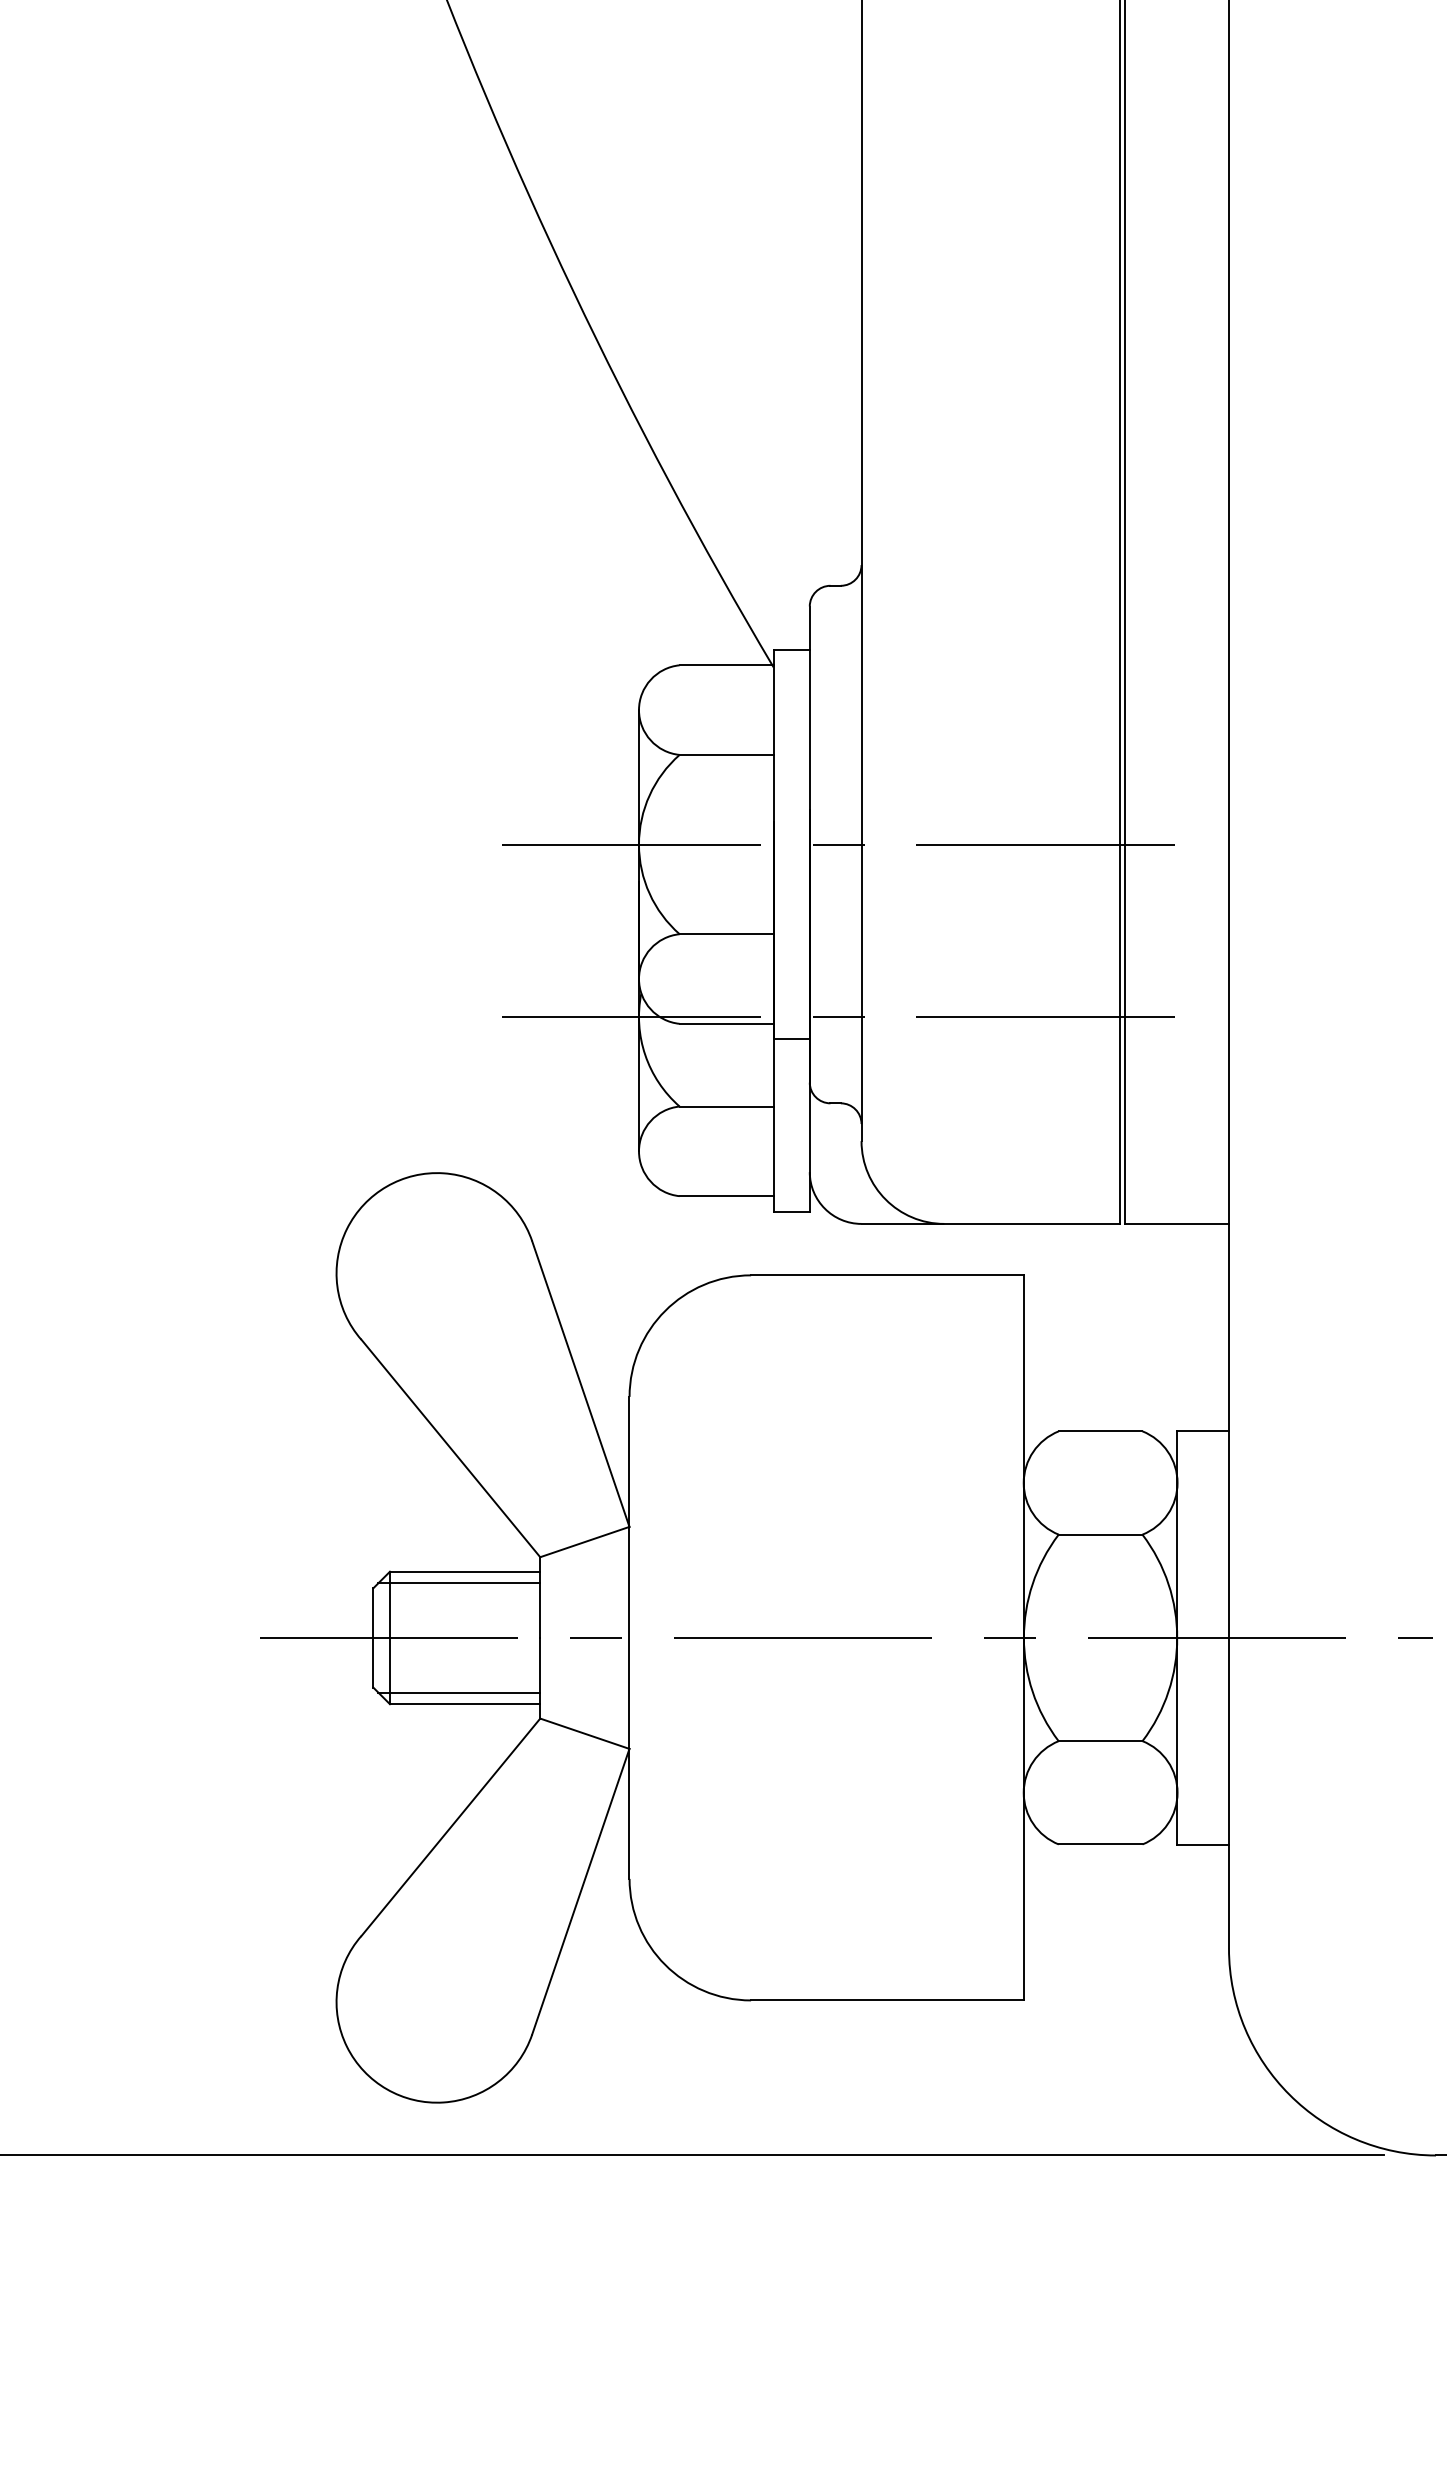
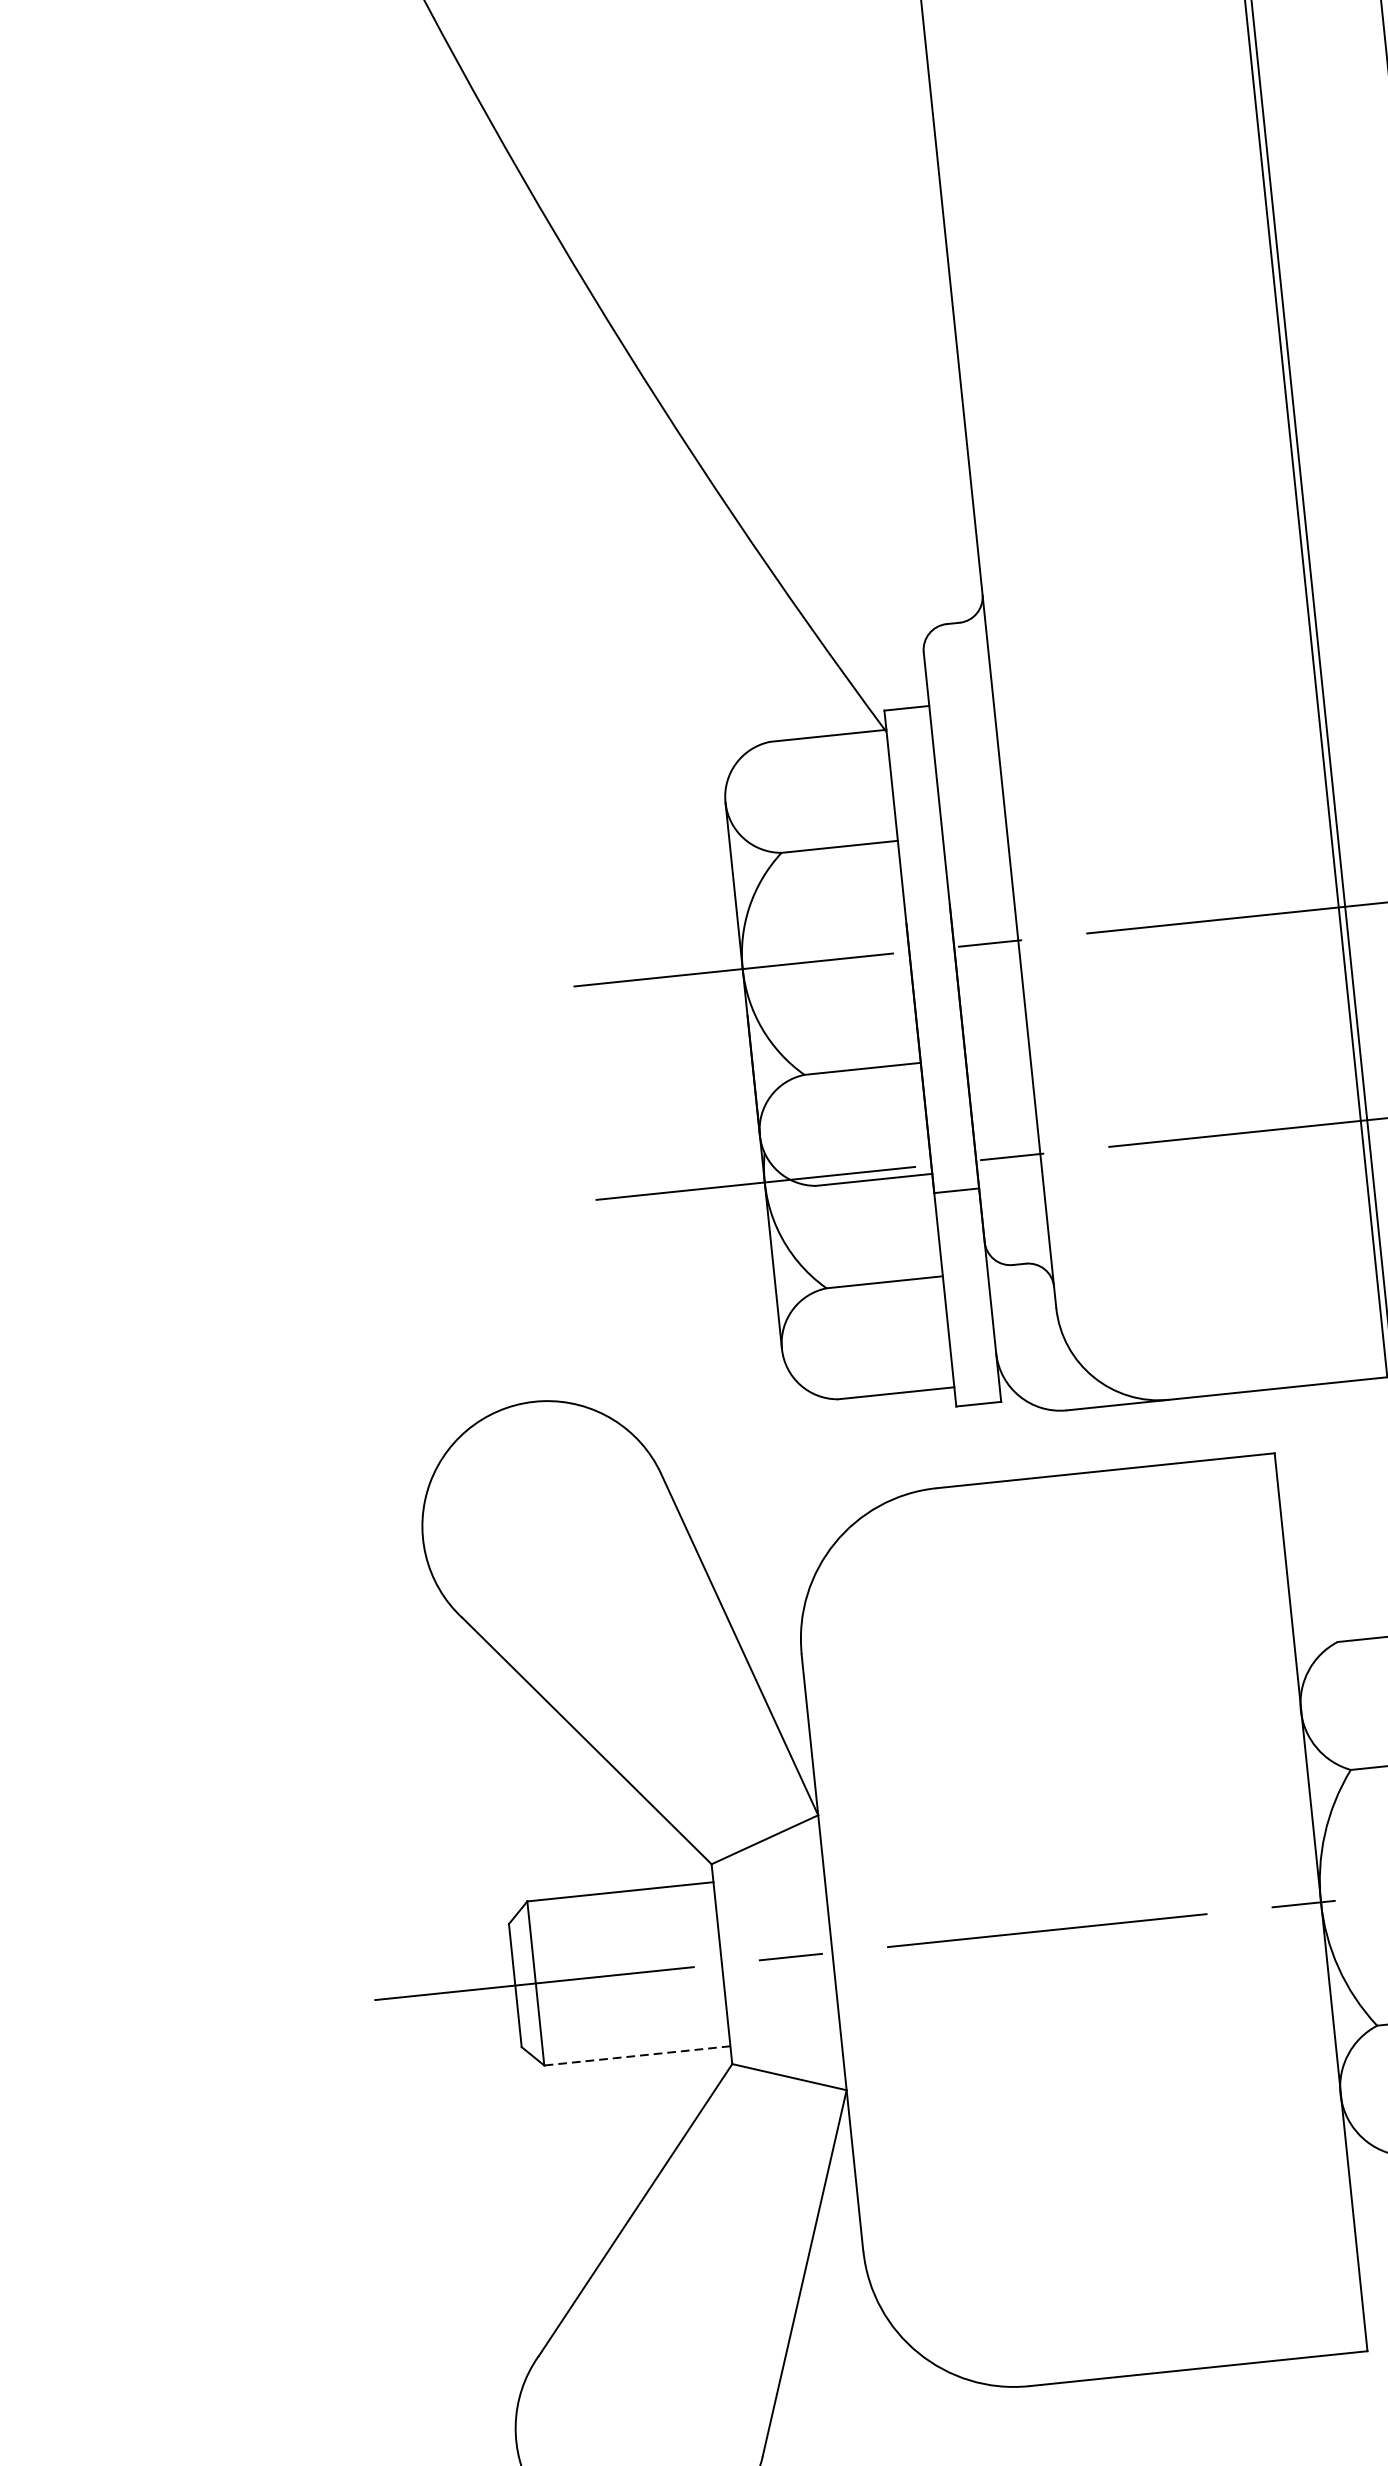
line: (459, 1583) -> (614, 1907), removed
line: (459, 1692) -> (628, 2042), removed
line: (464, 1704) -> (636, 2056), solid -> dashed

